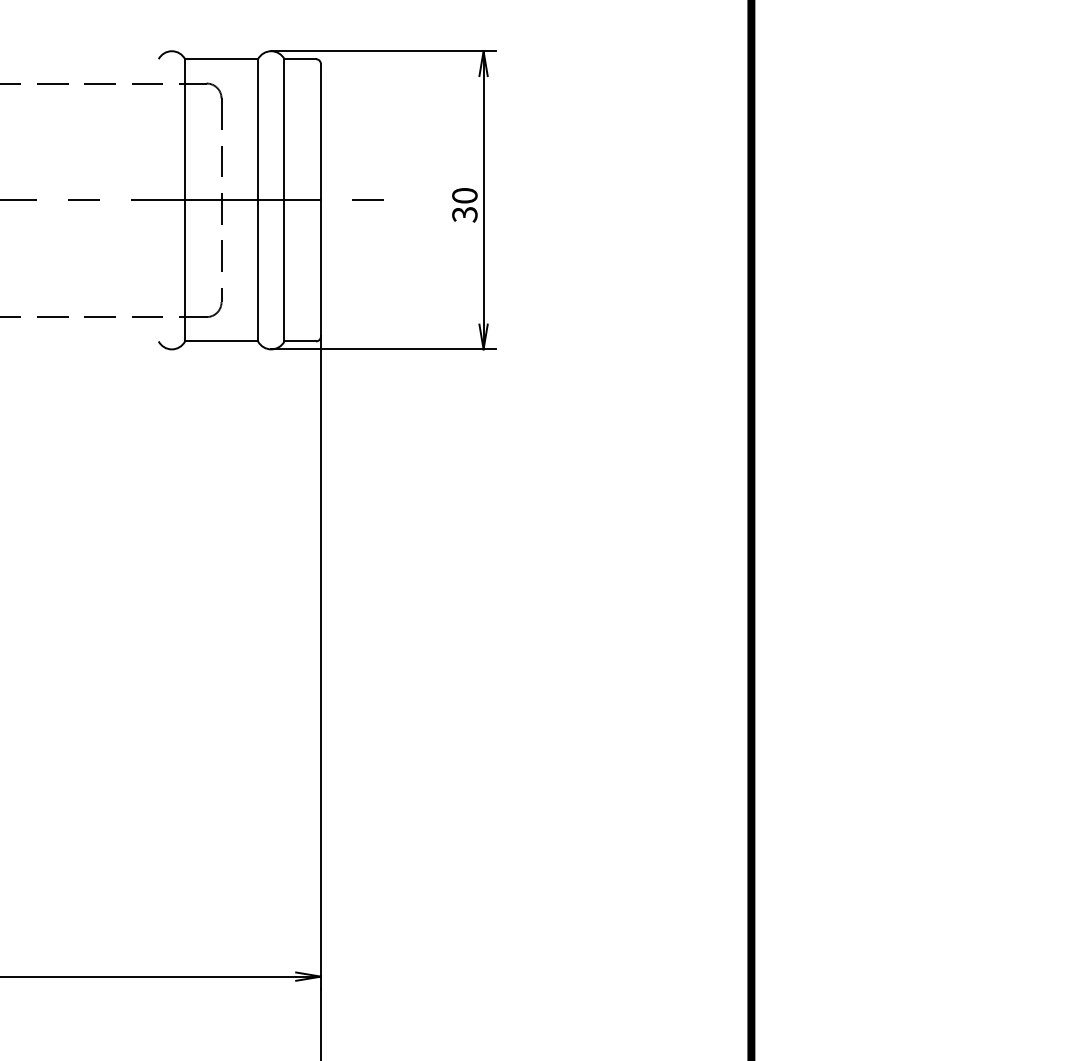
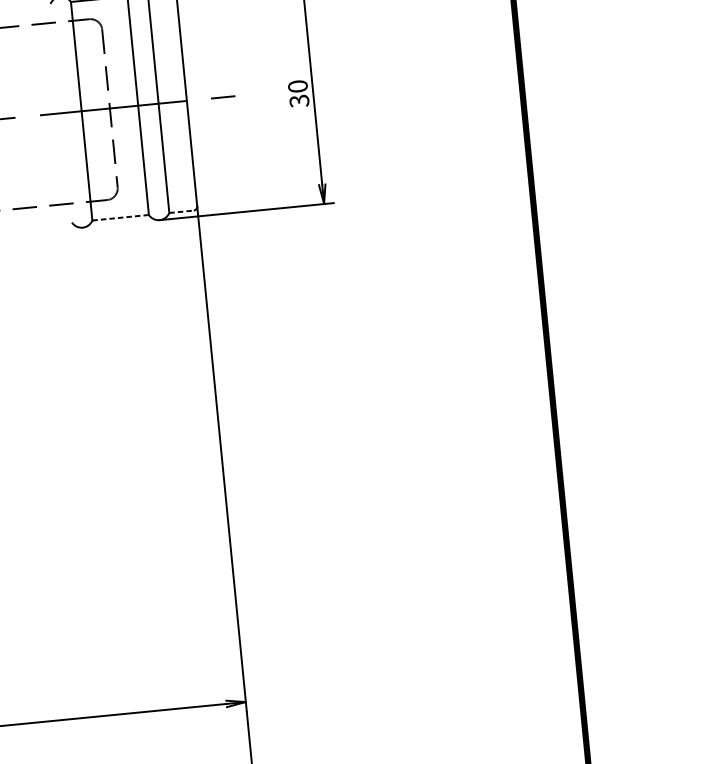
line: (221, 341) -> (120, 217), solid -> dashed
line: (300, 341) -> (181, 211), solid -> dashed

